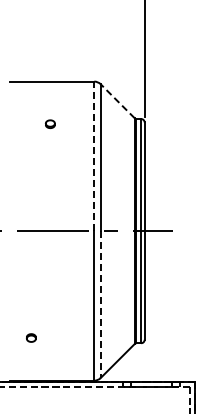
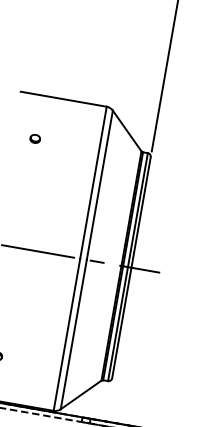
line: (117, 100) -> (127, 130), dashed -> solid
part: (50, 123) -> (35, 138), moved
line: (94, 156) -> (93, 182), dashed -> solid
line: (100, 305) -> (73, 335), dashed -> solid

